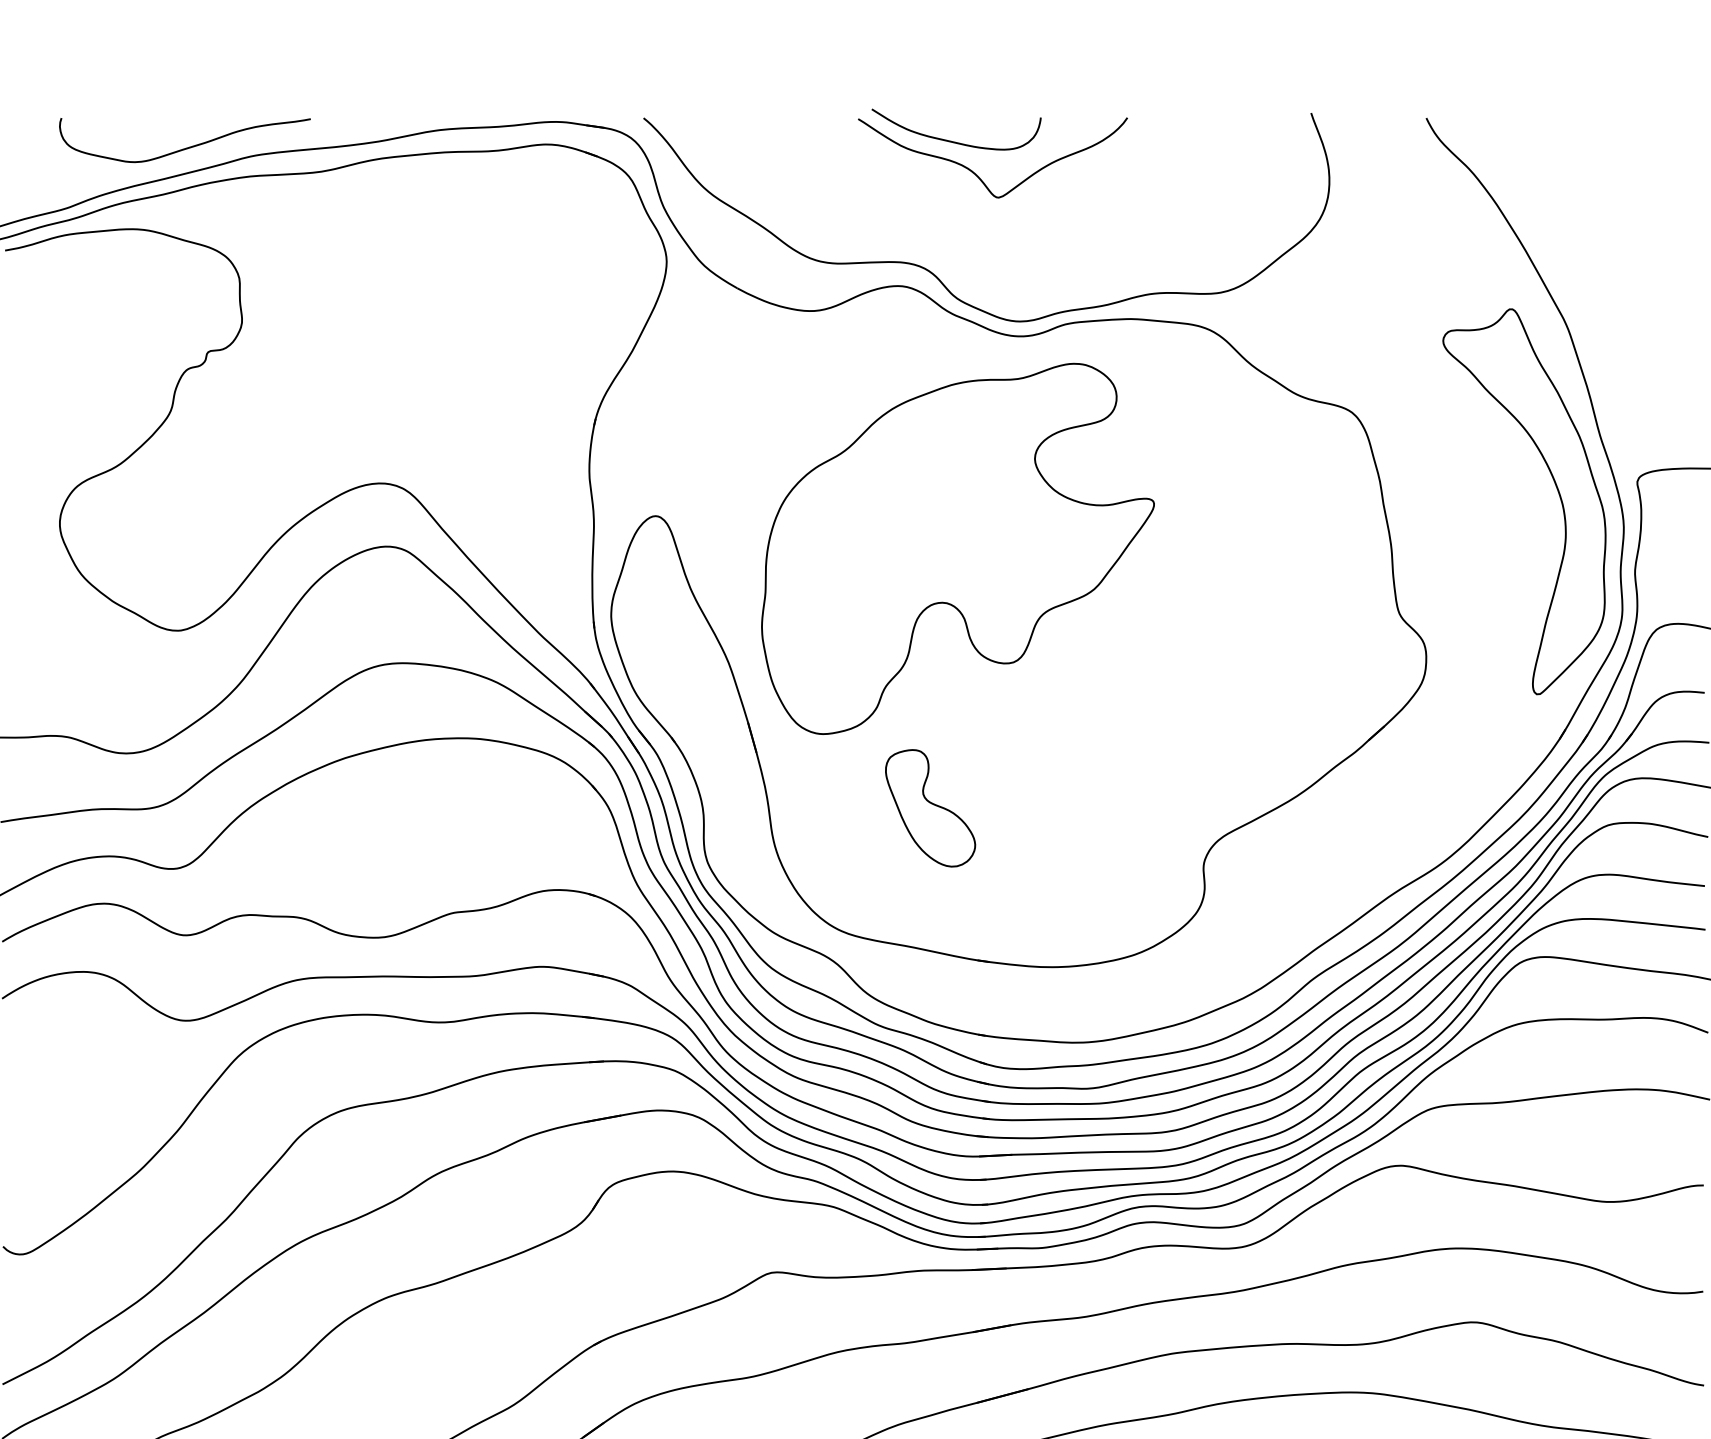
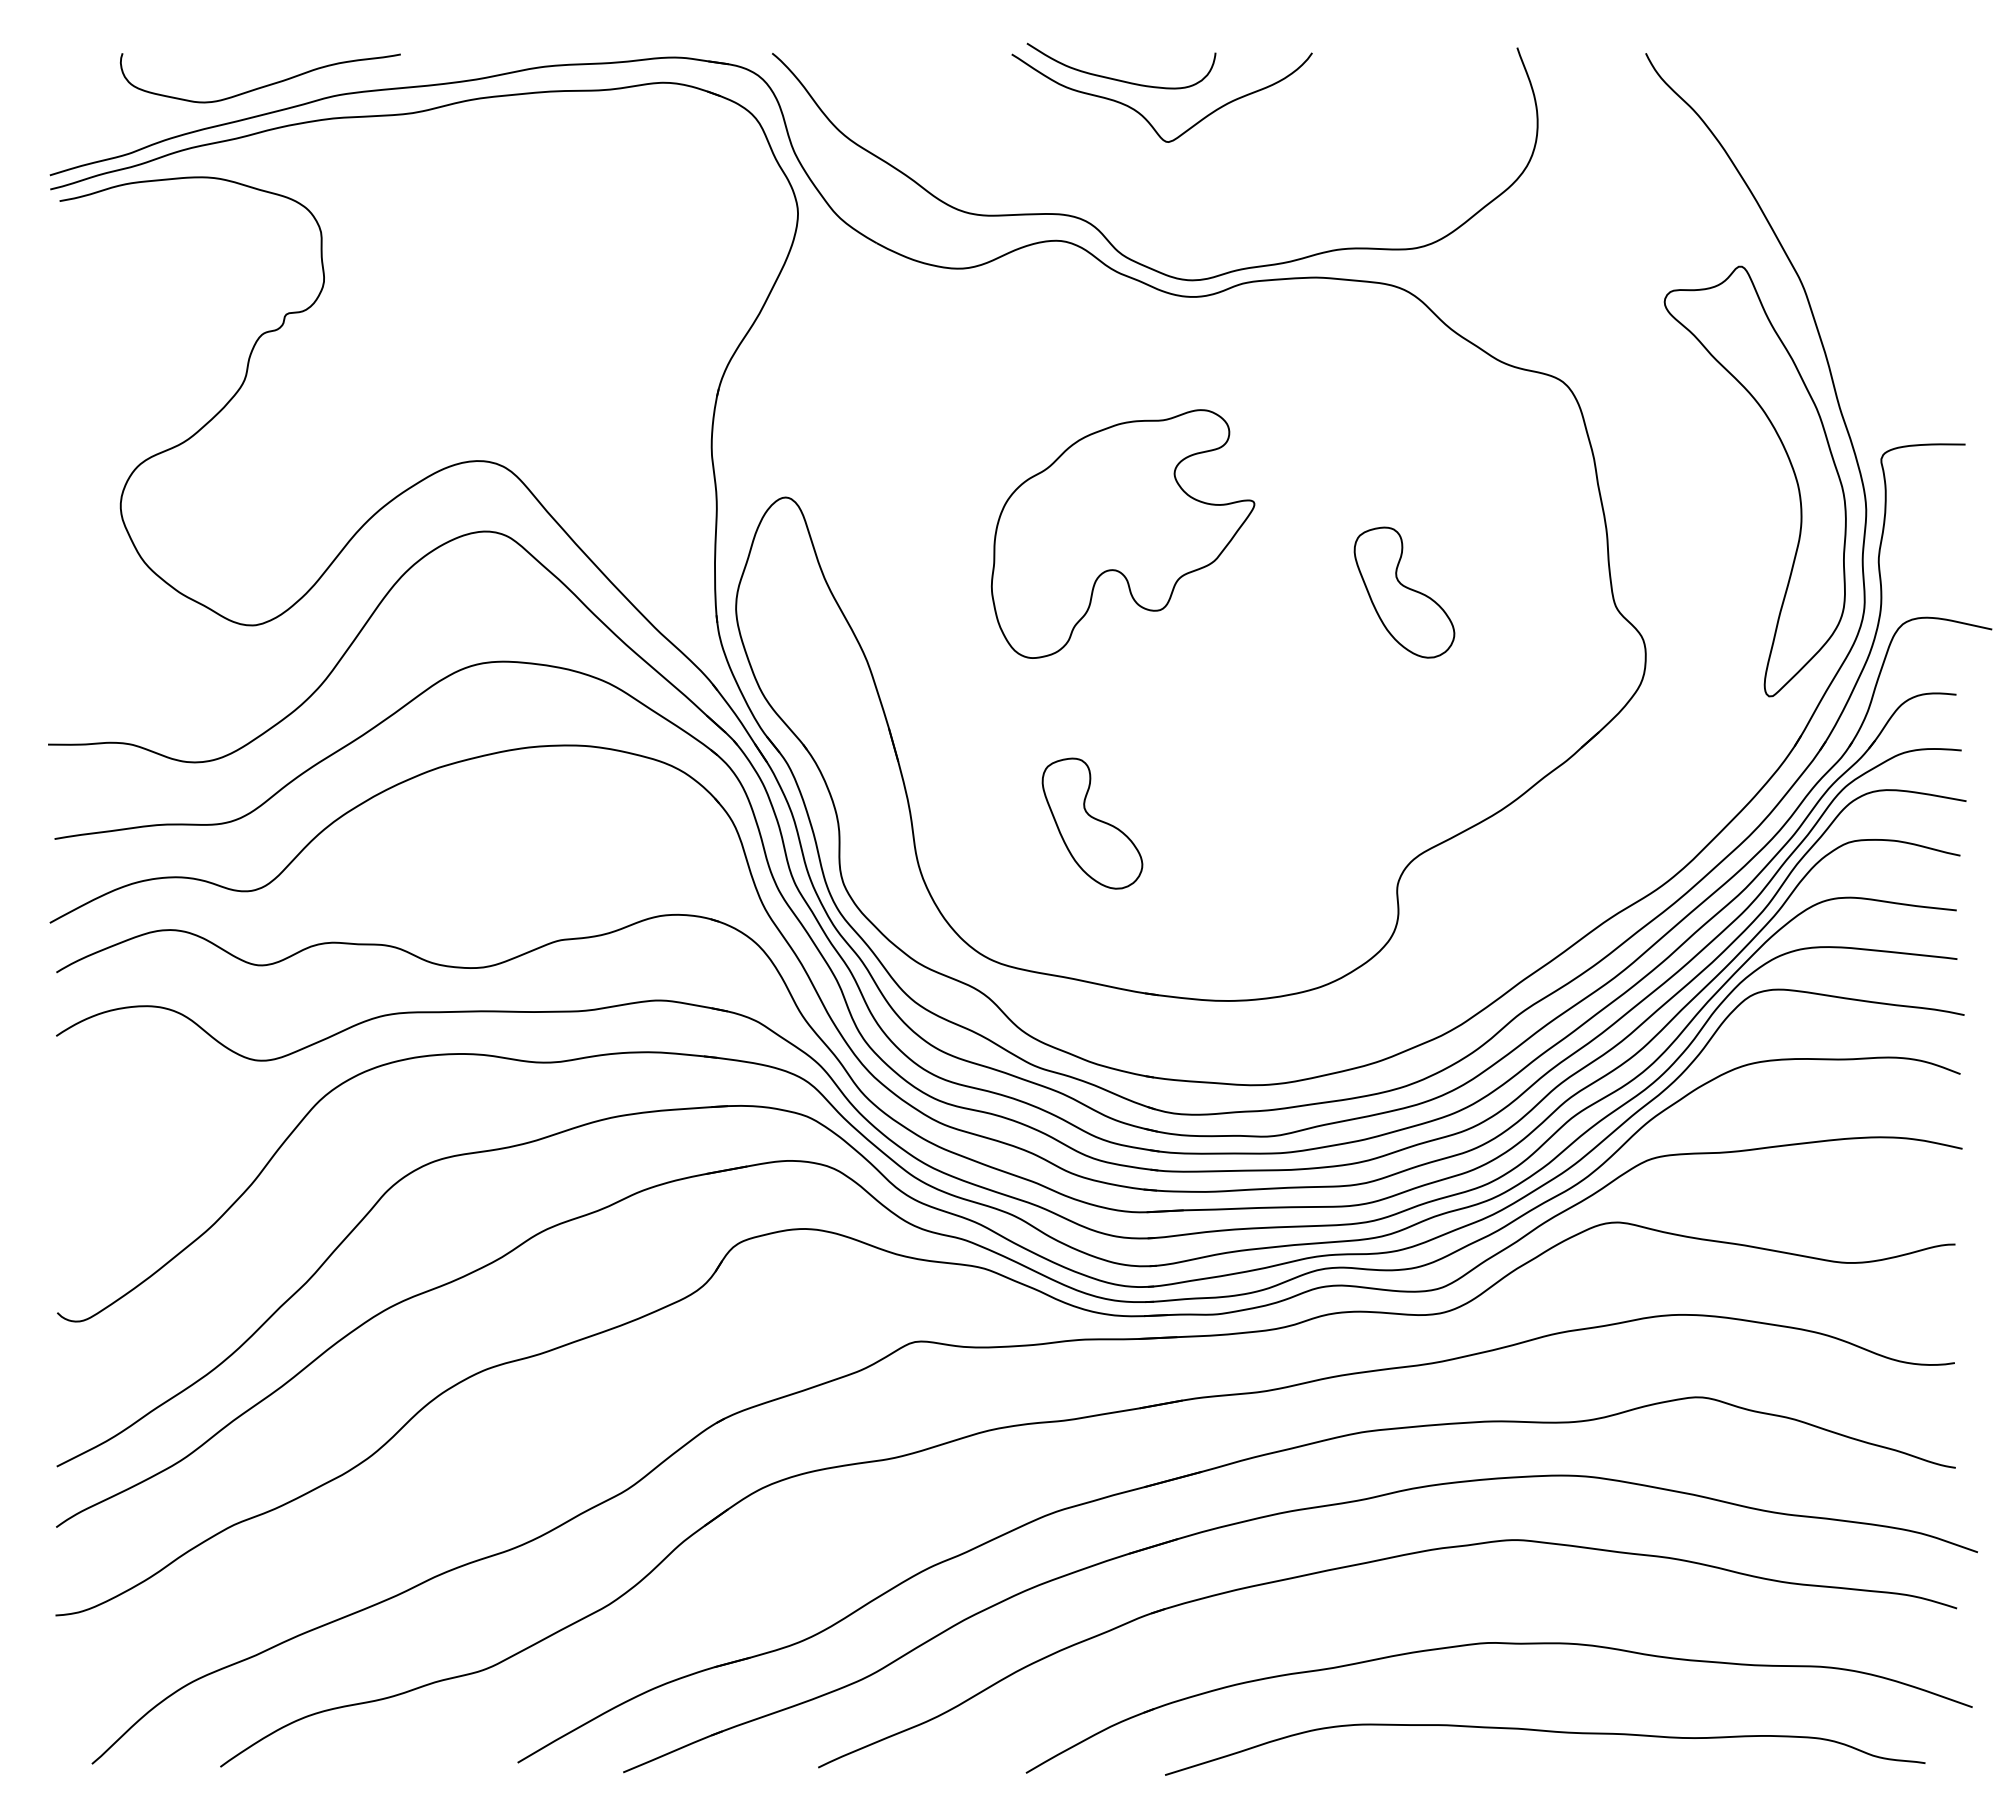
part: (957, 548) -> (1122, 533), size x0.6
part: (1210, 601) -> (1404, 592), added

